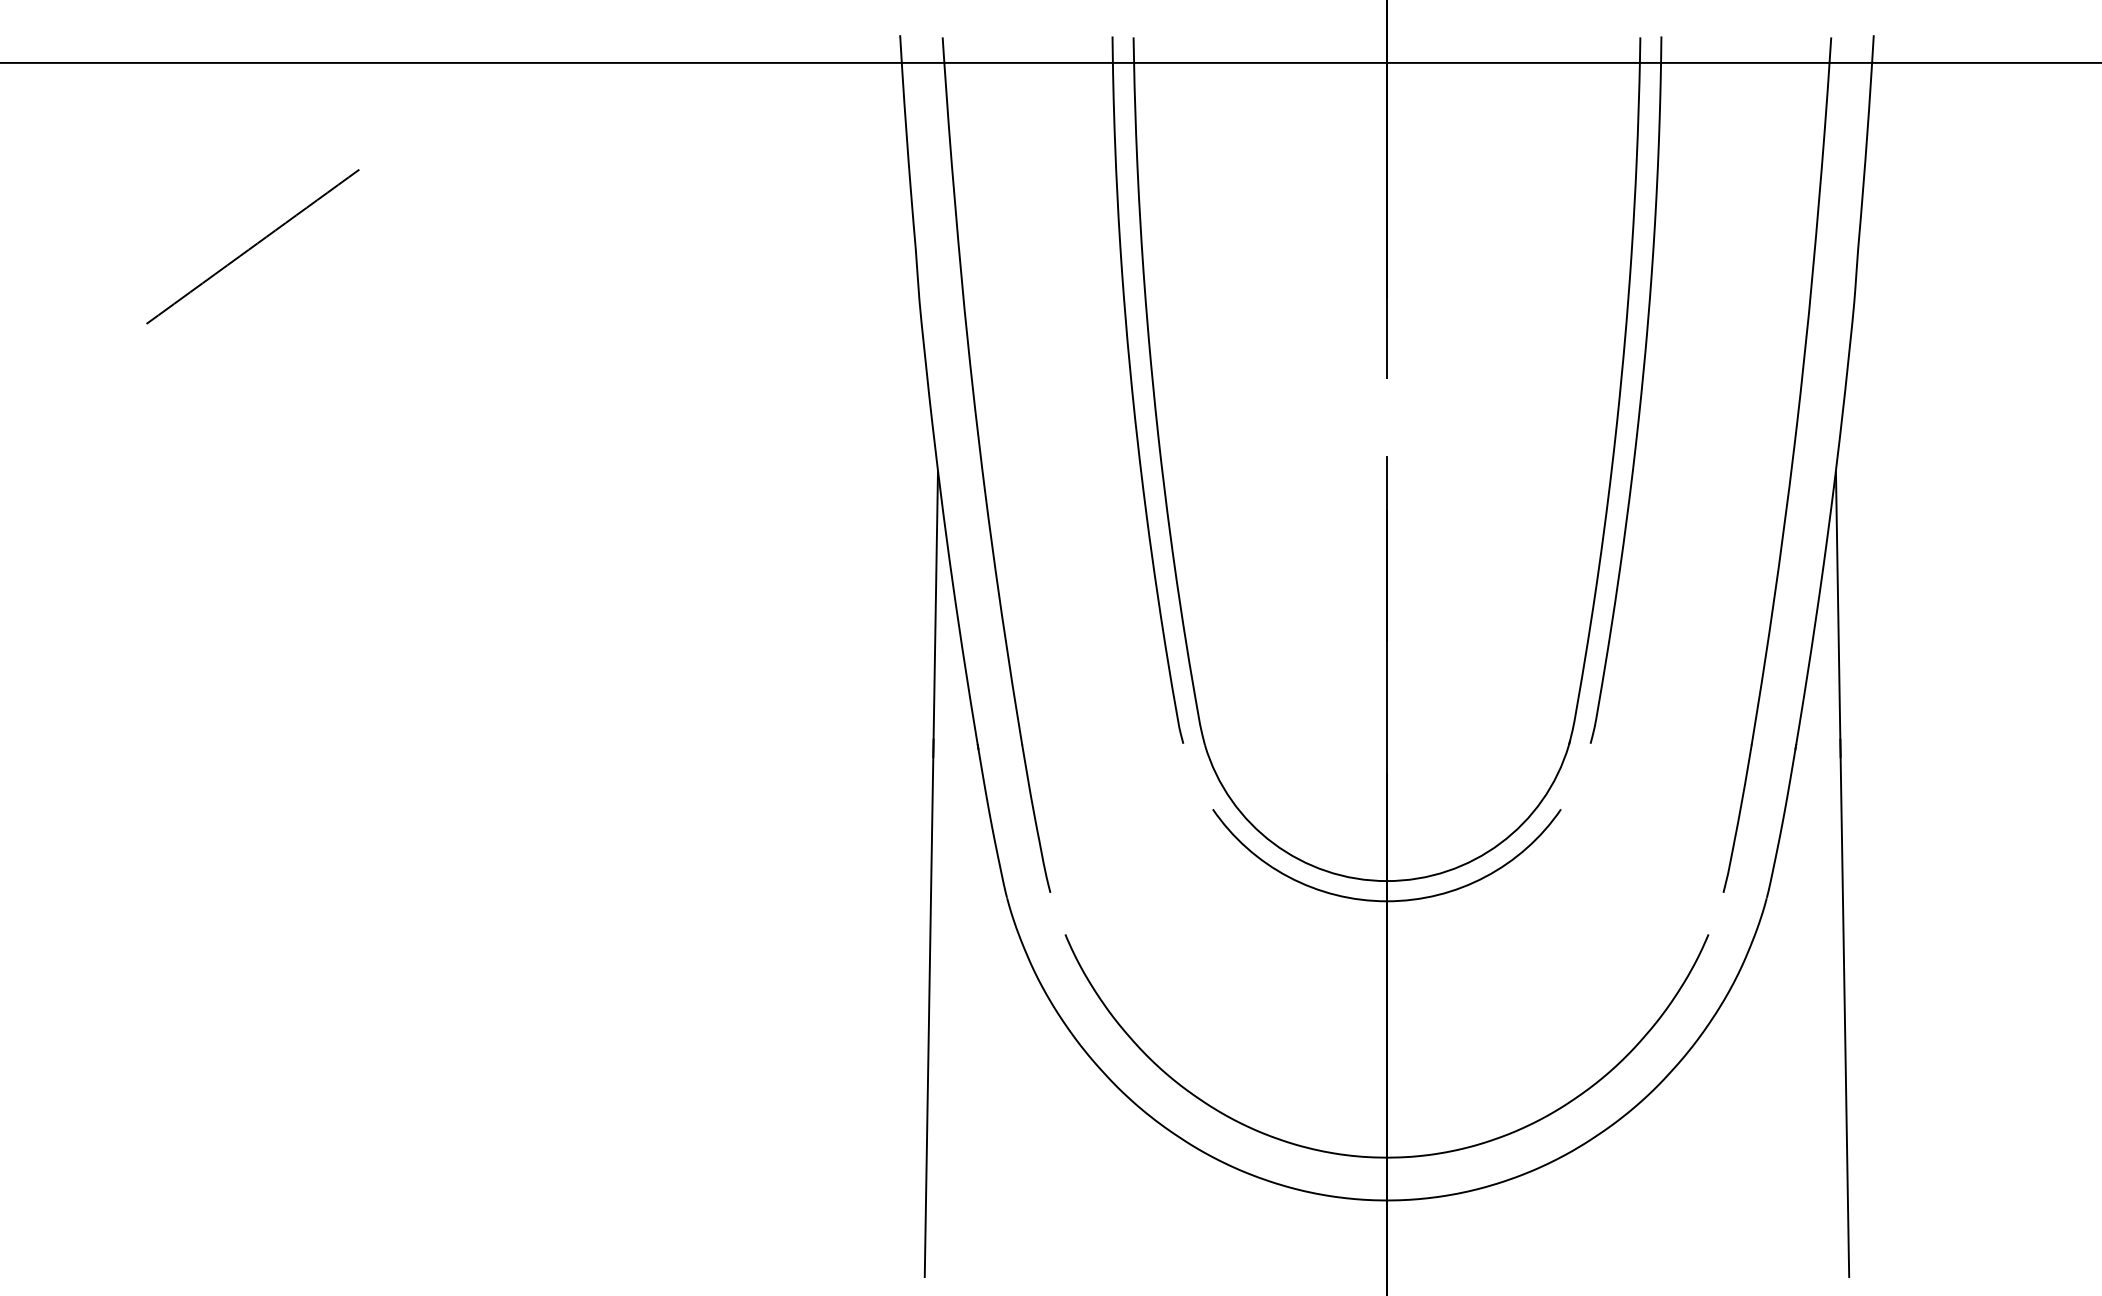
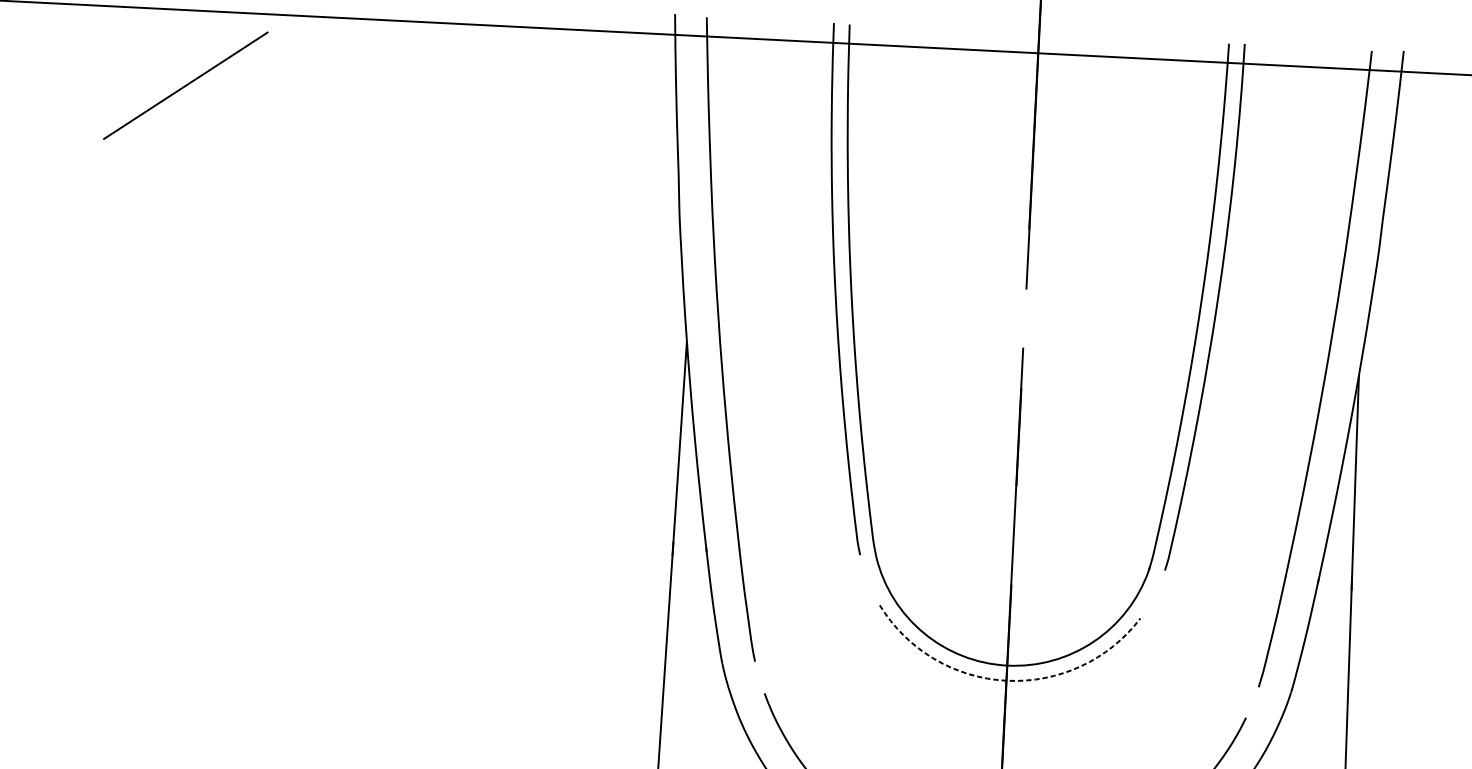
line: (252, 246) -> (185, 85), moved
arc: (1386, 901) -> (1006, 680), solid -> dashed

